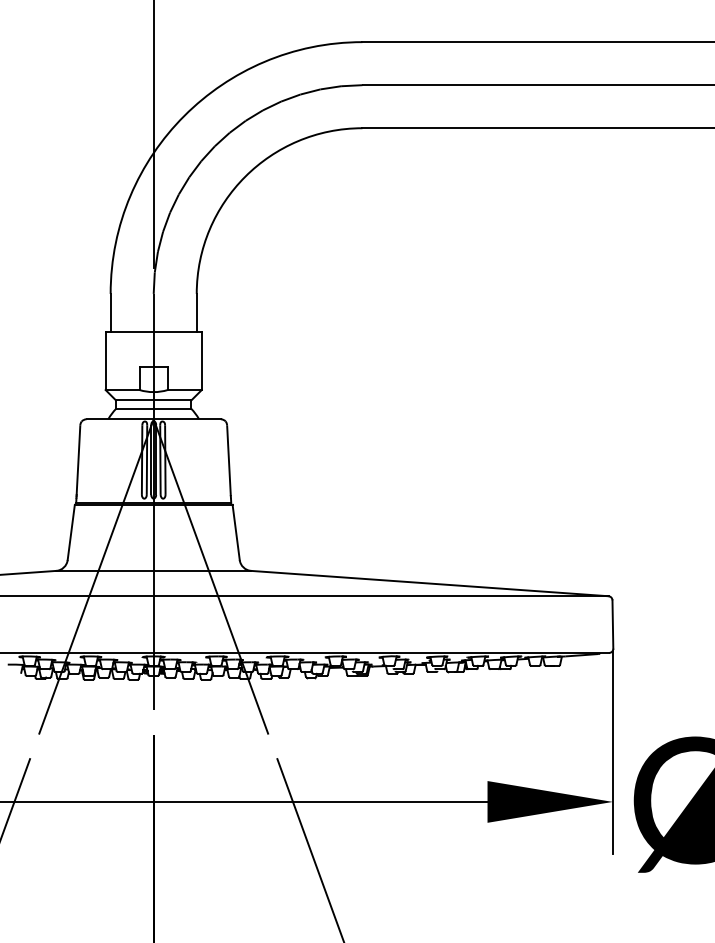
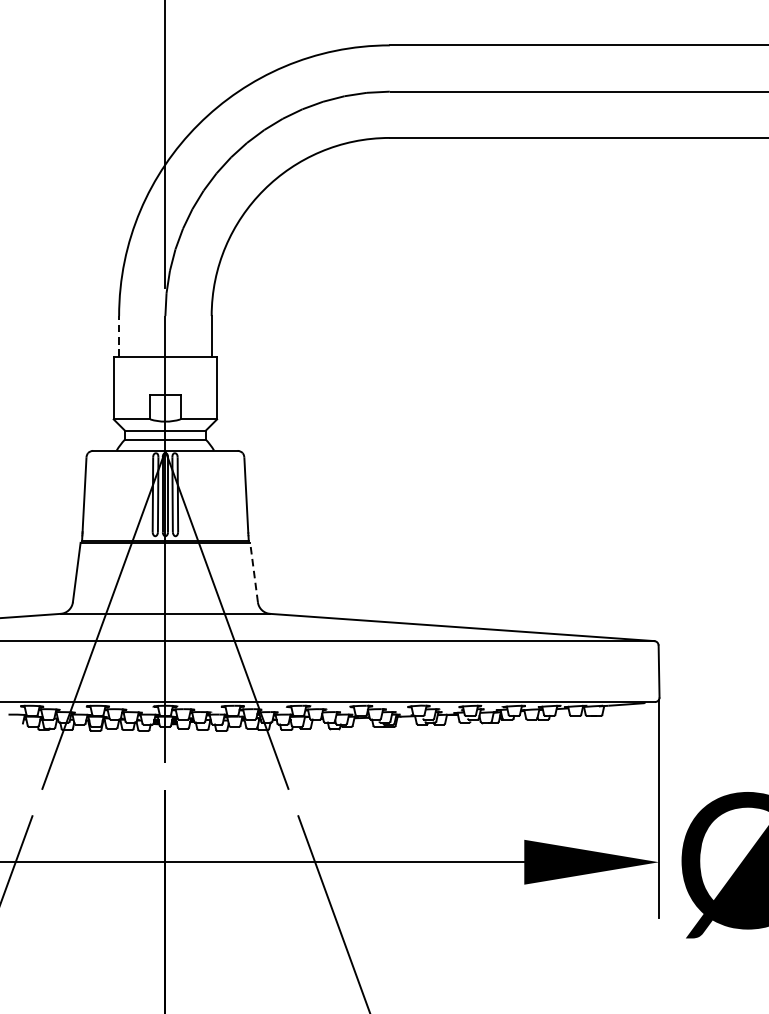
line: (110, 312) -> (118, 336), solid -> dashed
line: (236, 532) -> (254, 572), solid -> dashed

